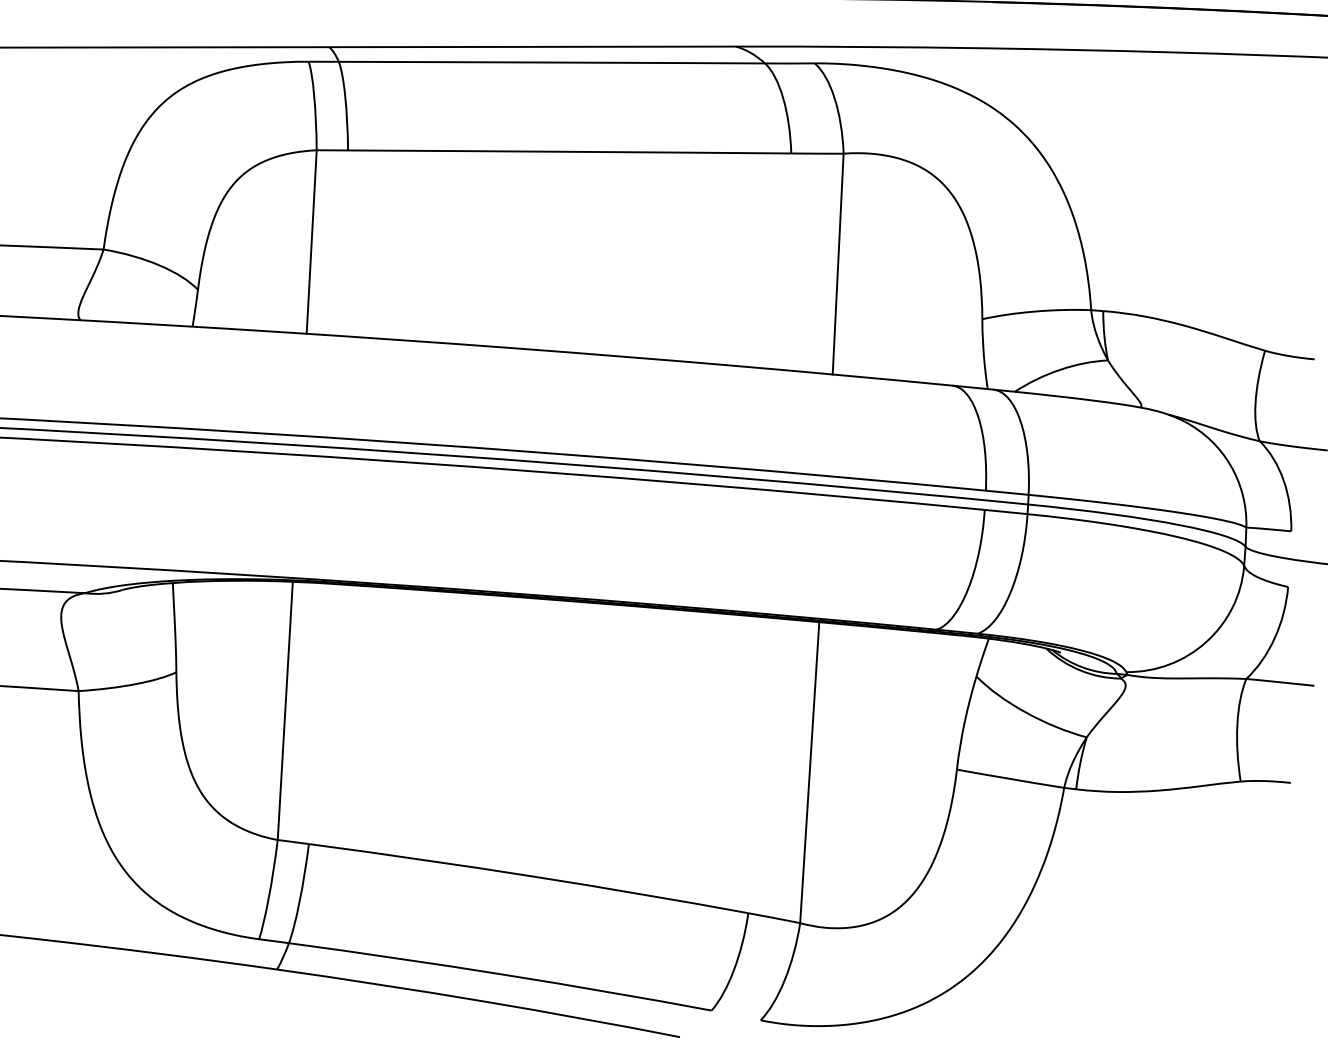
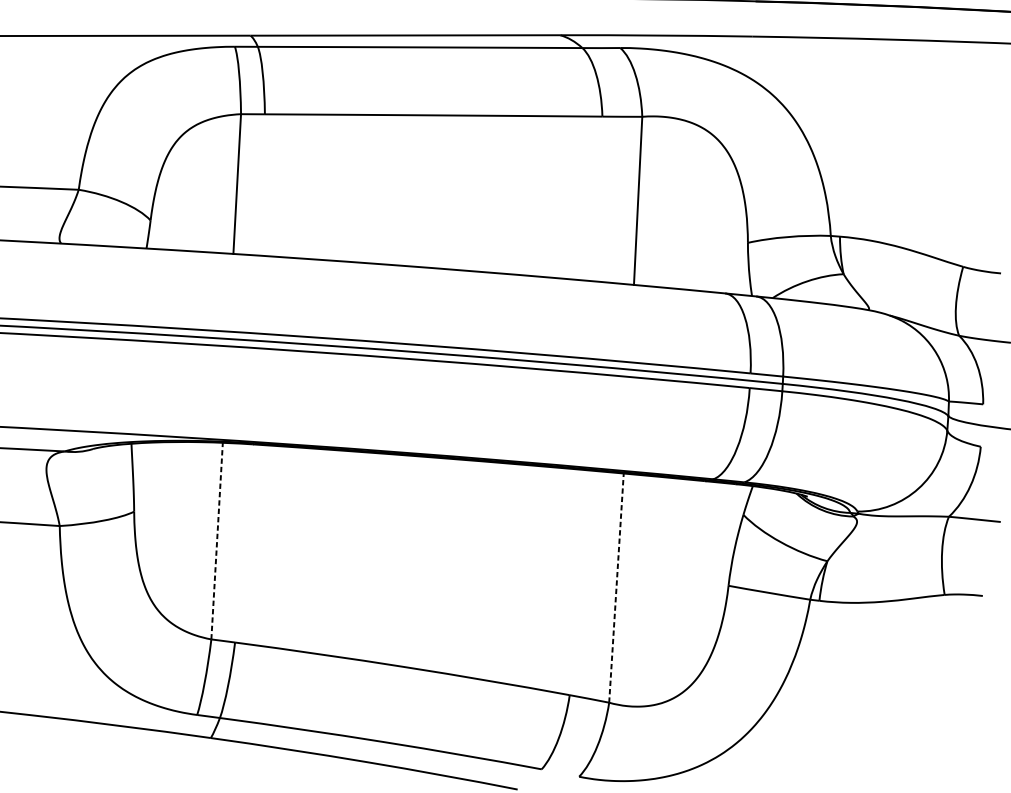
line: (285, 710) -> (217, 540), solid -> dashed
line: (809, 772) -> (616, 588), solid -> dashed

